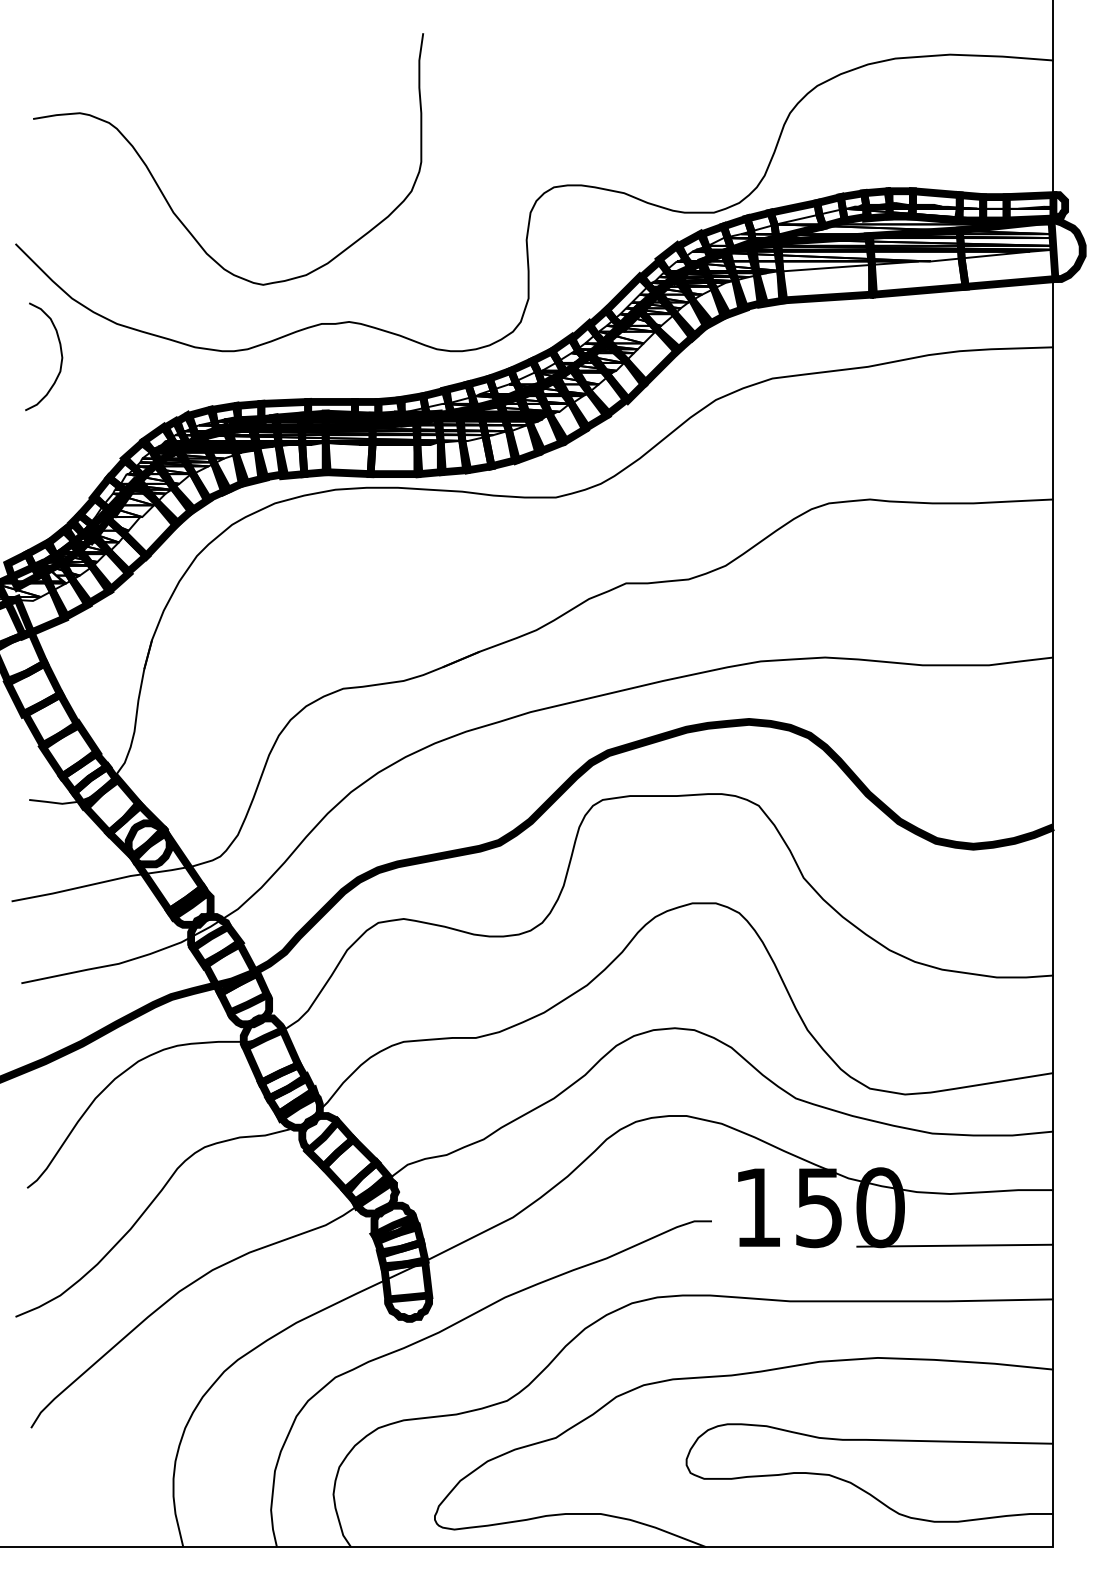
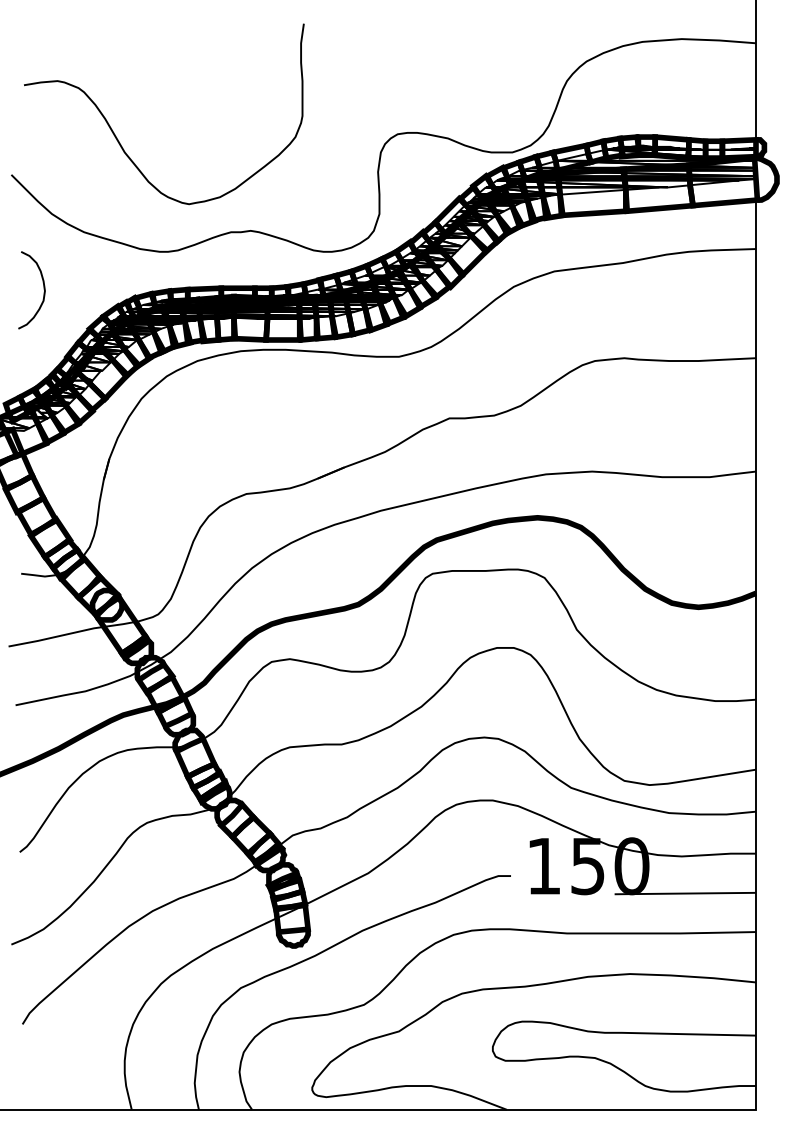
curve: (60, 353) -> (43, 287), moved

